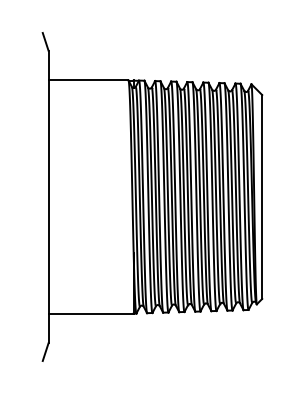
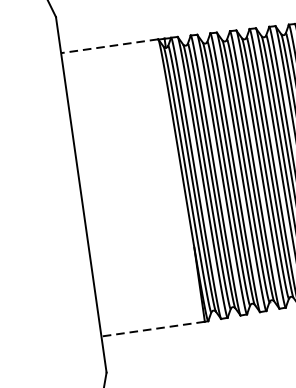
line: (88, 80) -> (109, 46), solid -> dashed
line: (91, 313) -> (153, 328), solid -> dashed

